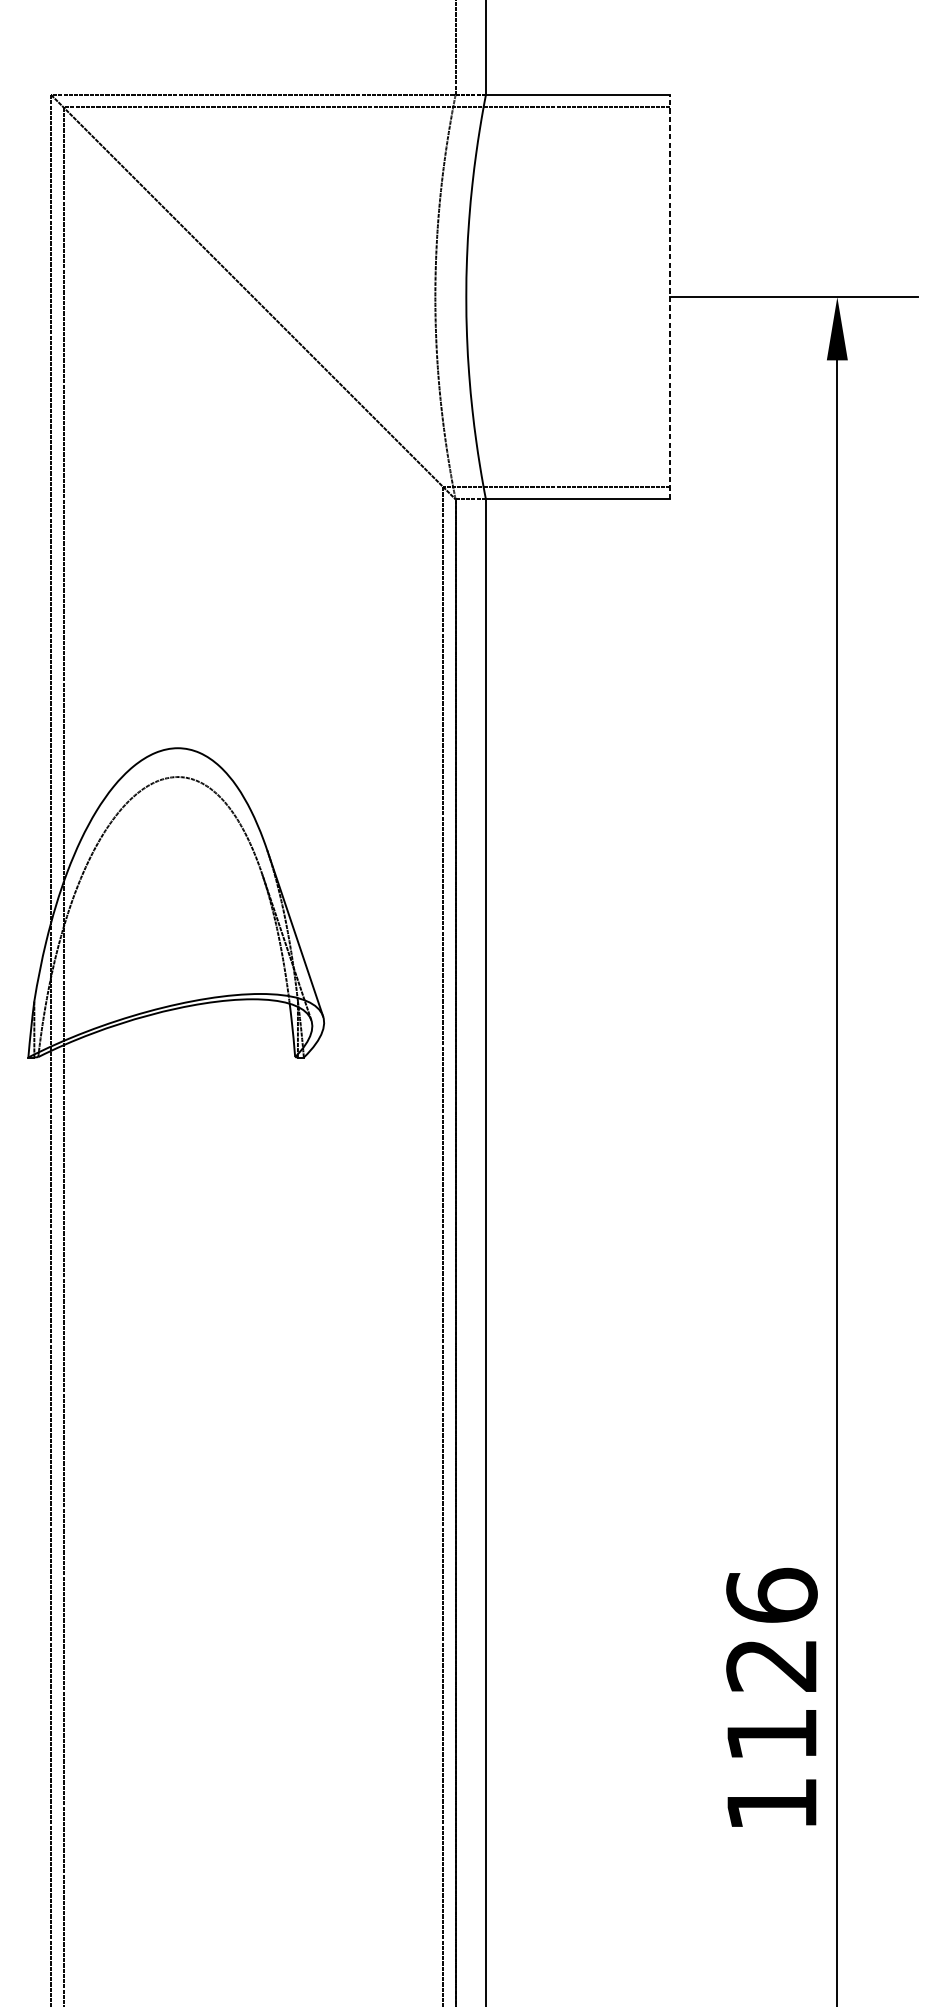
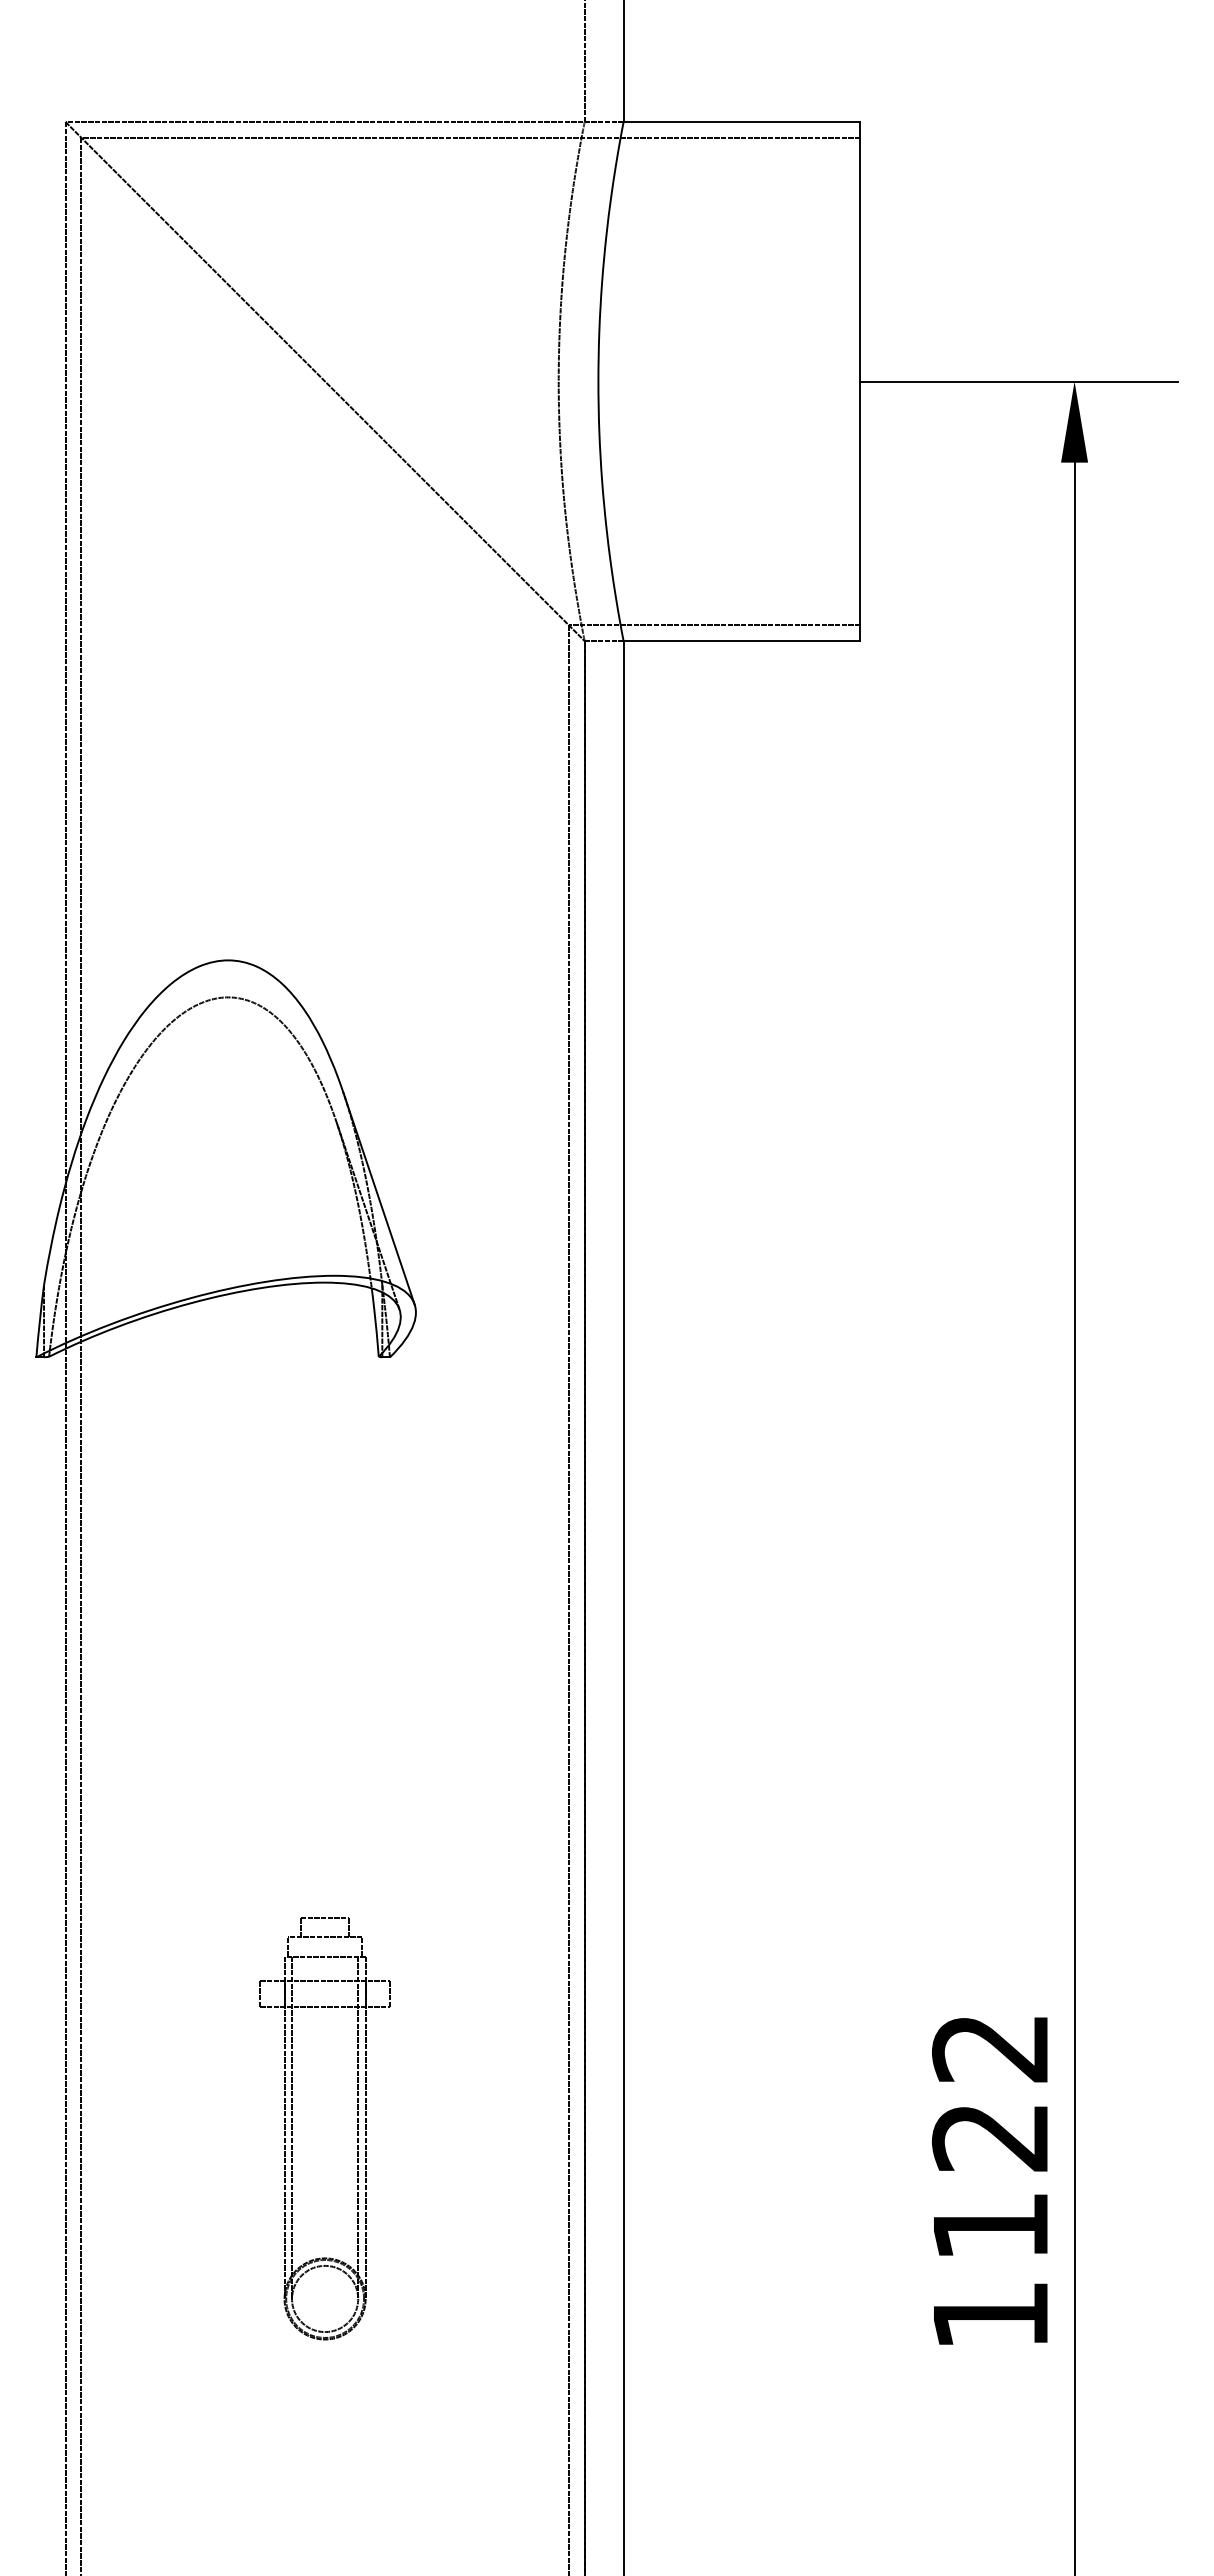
line: (670, 297) -> (860, 381), dashed -> solid
text: (771, 1595) -> (990, 2047), 1126 -> 1122
part: (227, 1658) -> (292, 2128), added

